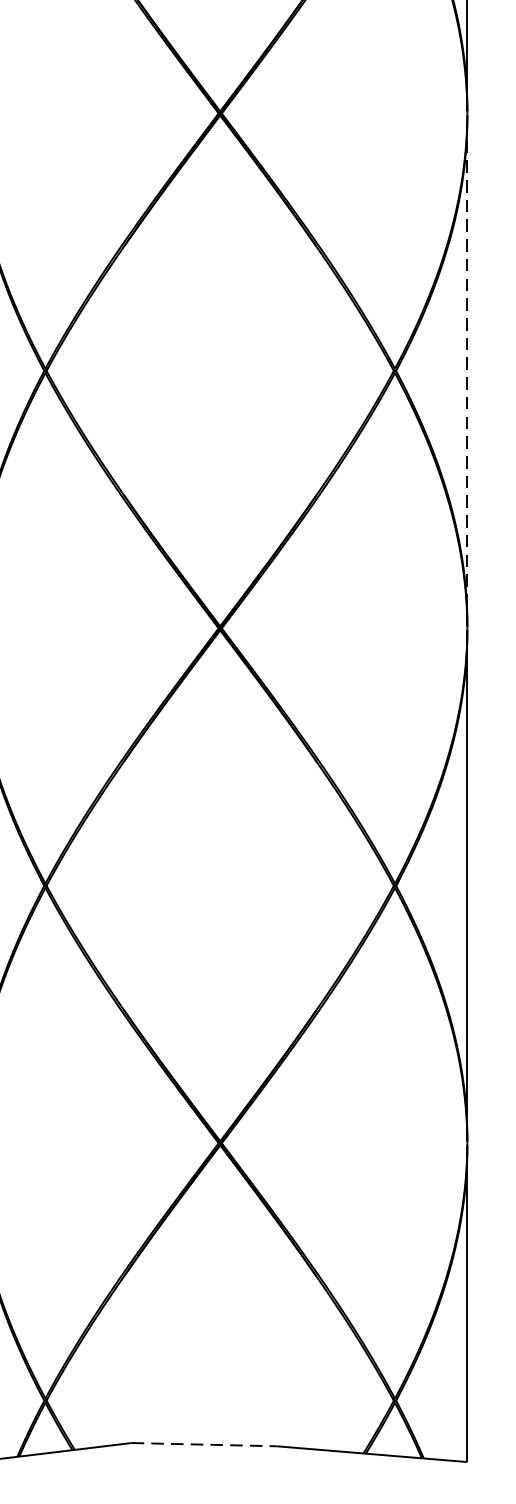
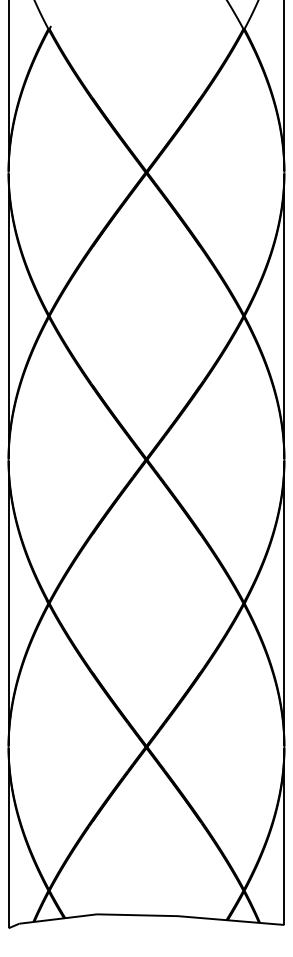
line: (467, 369) -> (284, 315), dashed -> solid
line: (205, 1445) -> (138, 915), dashed -> solid

